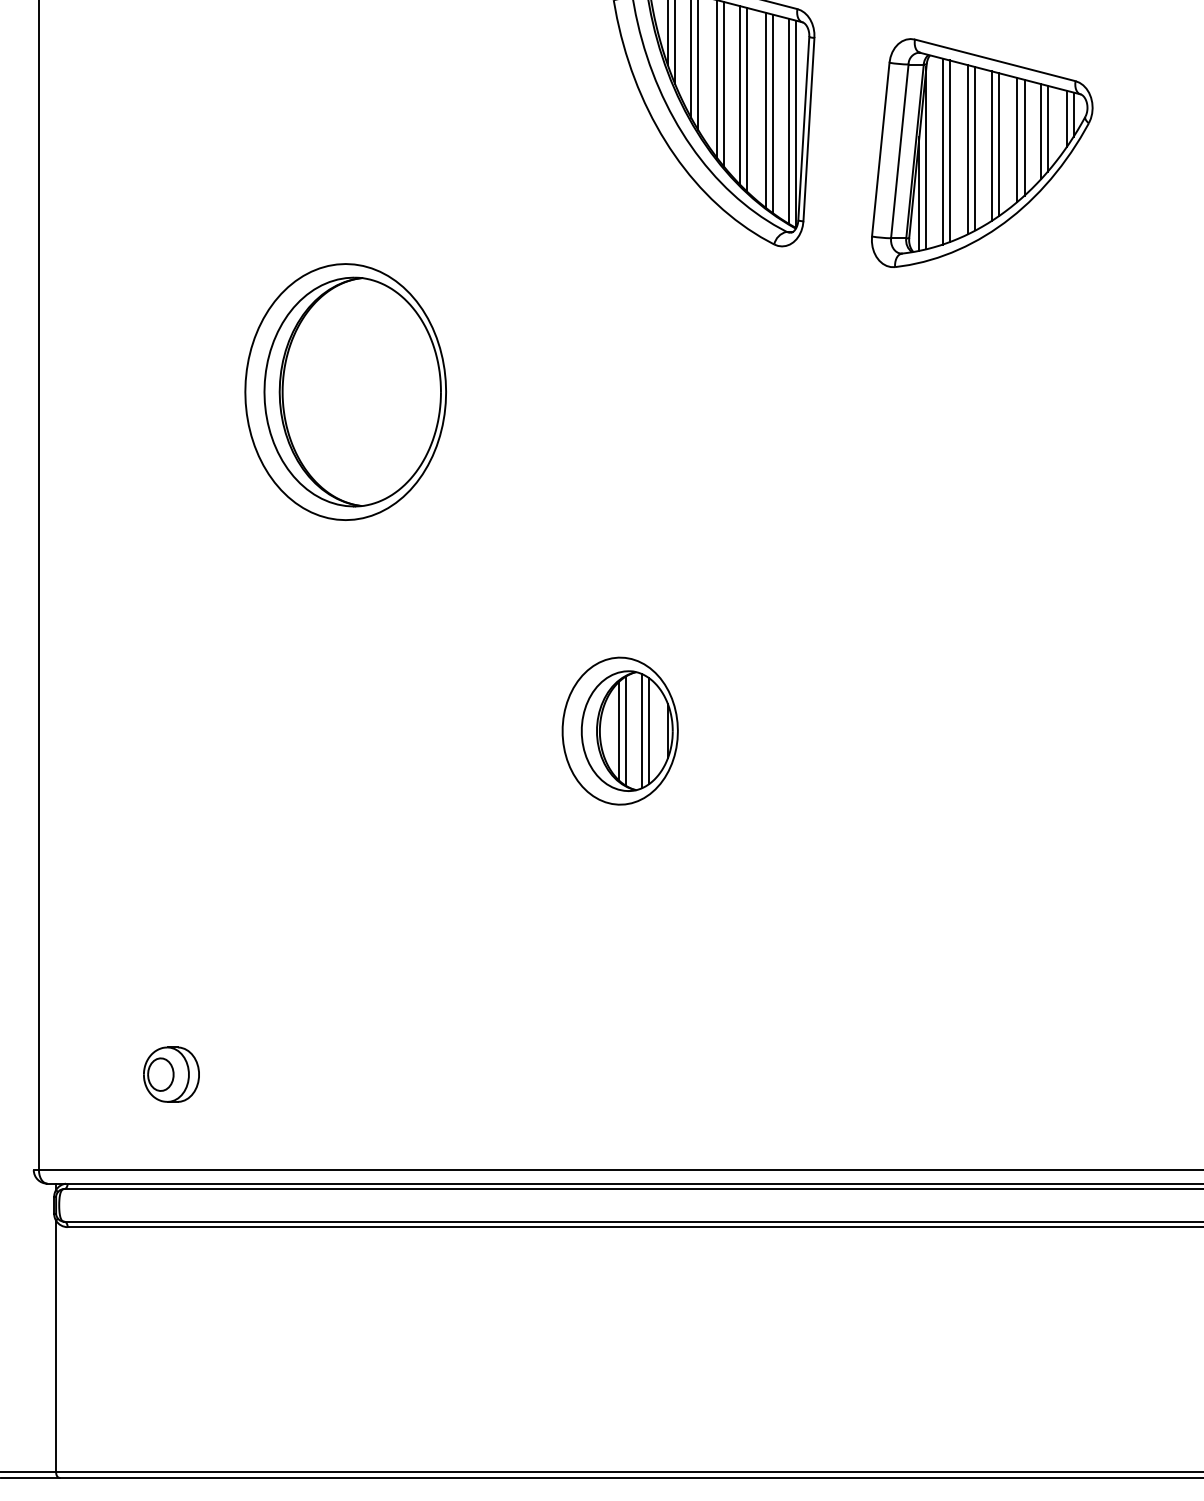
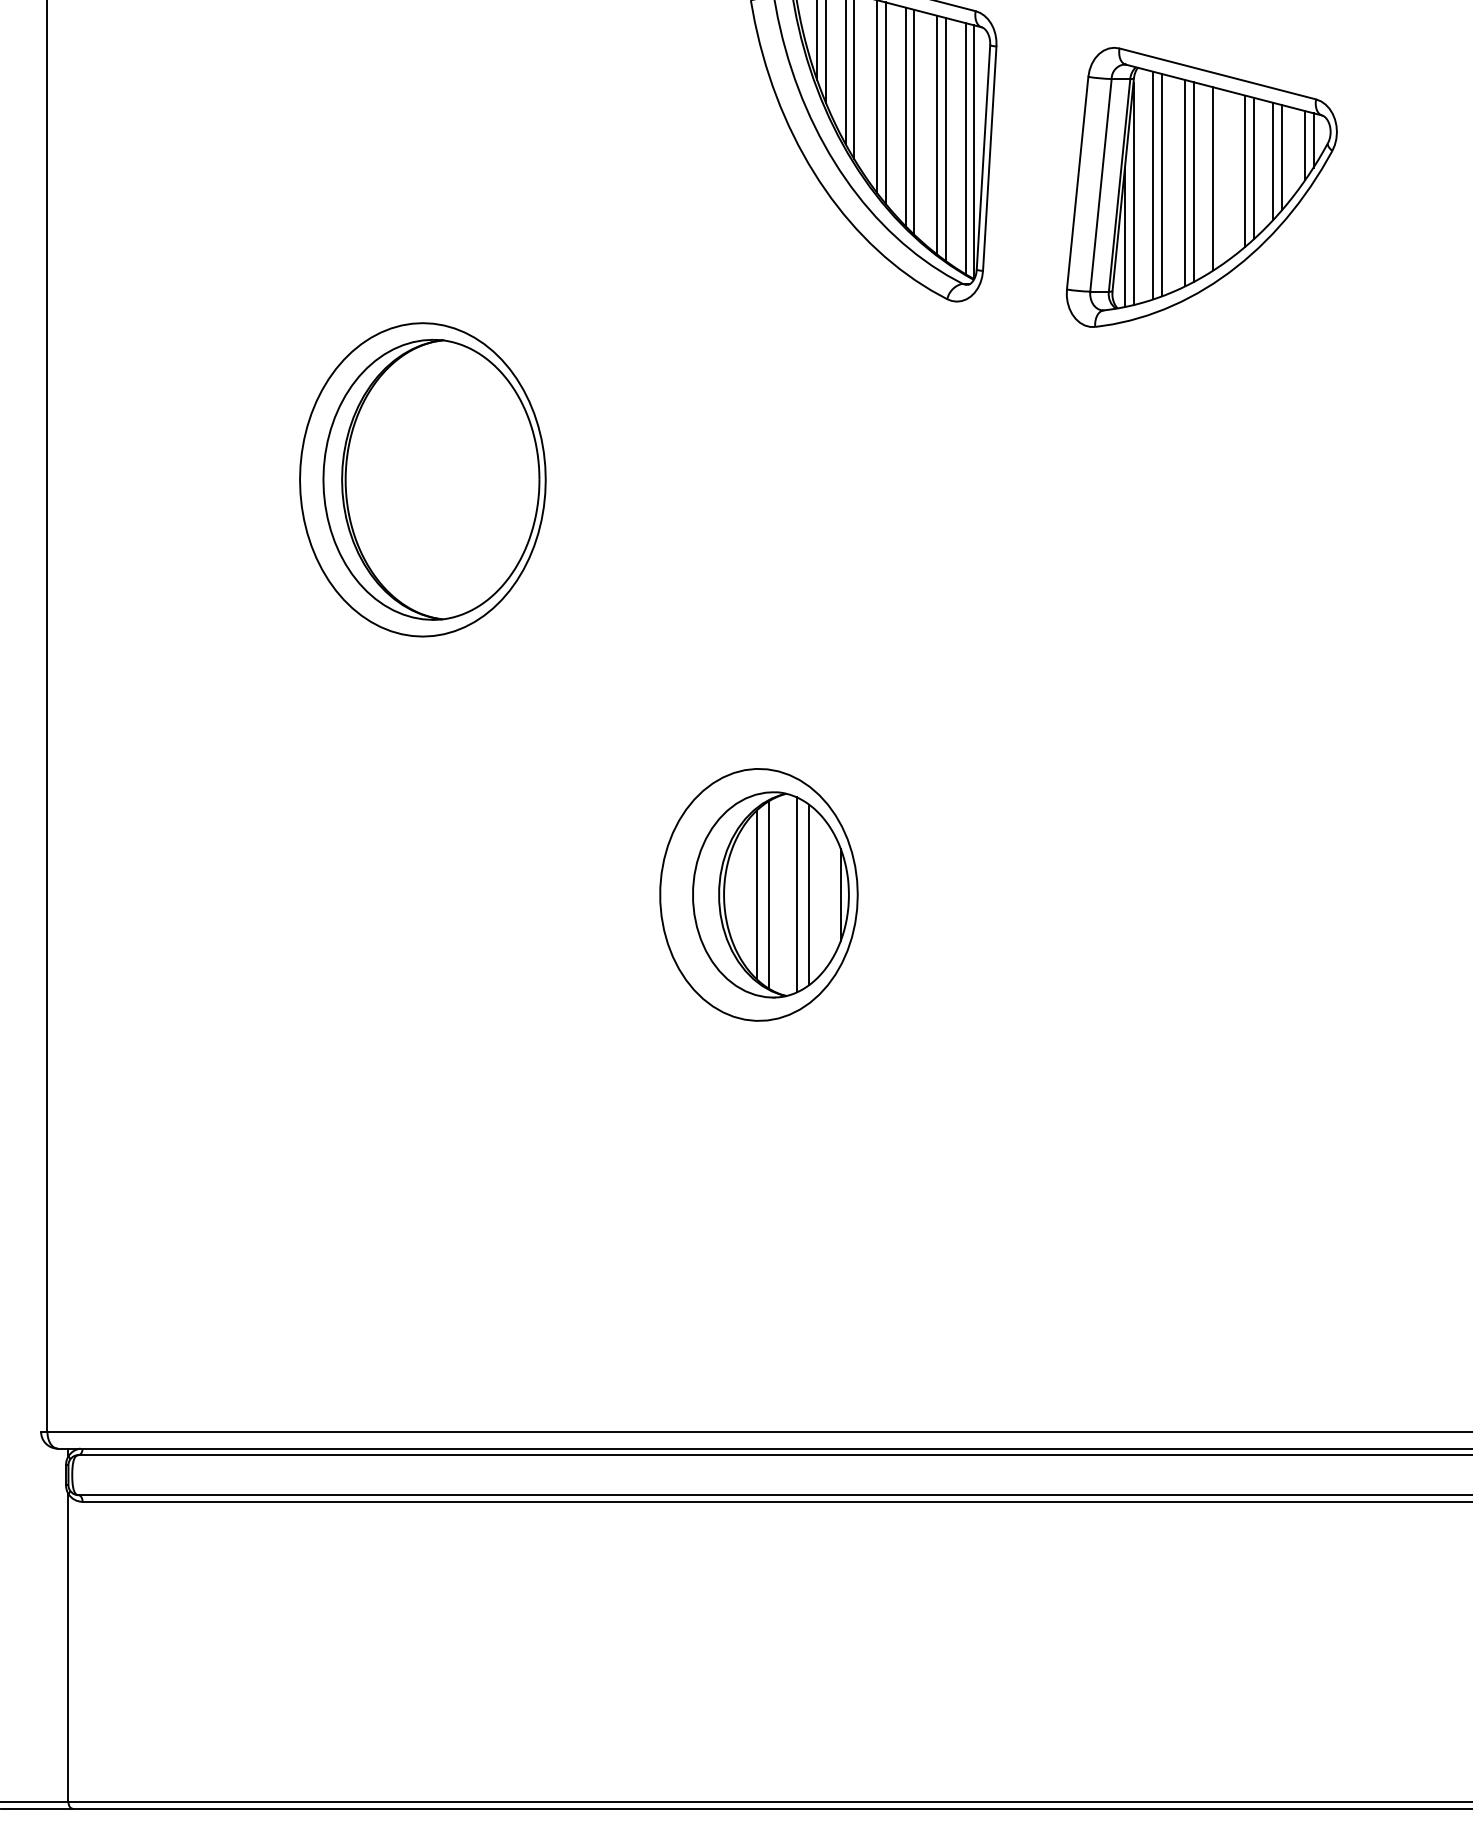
line: (998, 144) -> (1221, 176), removed
part: (619, 730) -> (757, 894), size x1.4
part: (171, 1074) -> (209, 1315), removed

